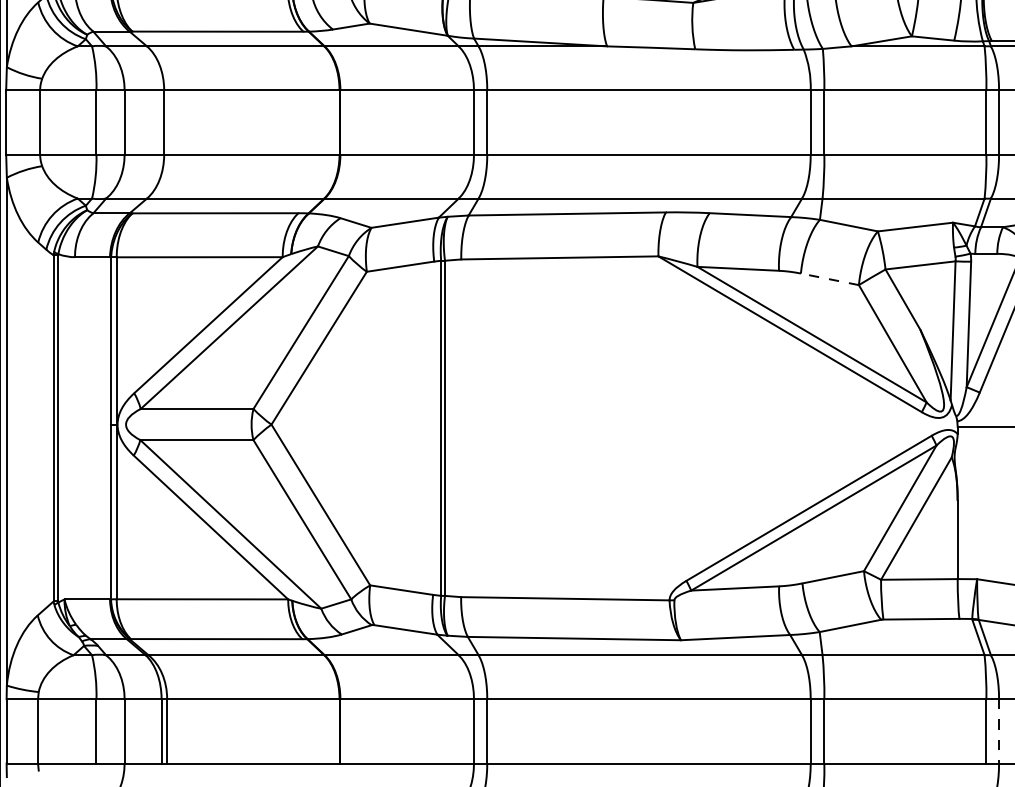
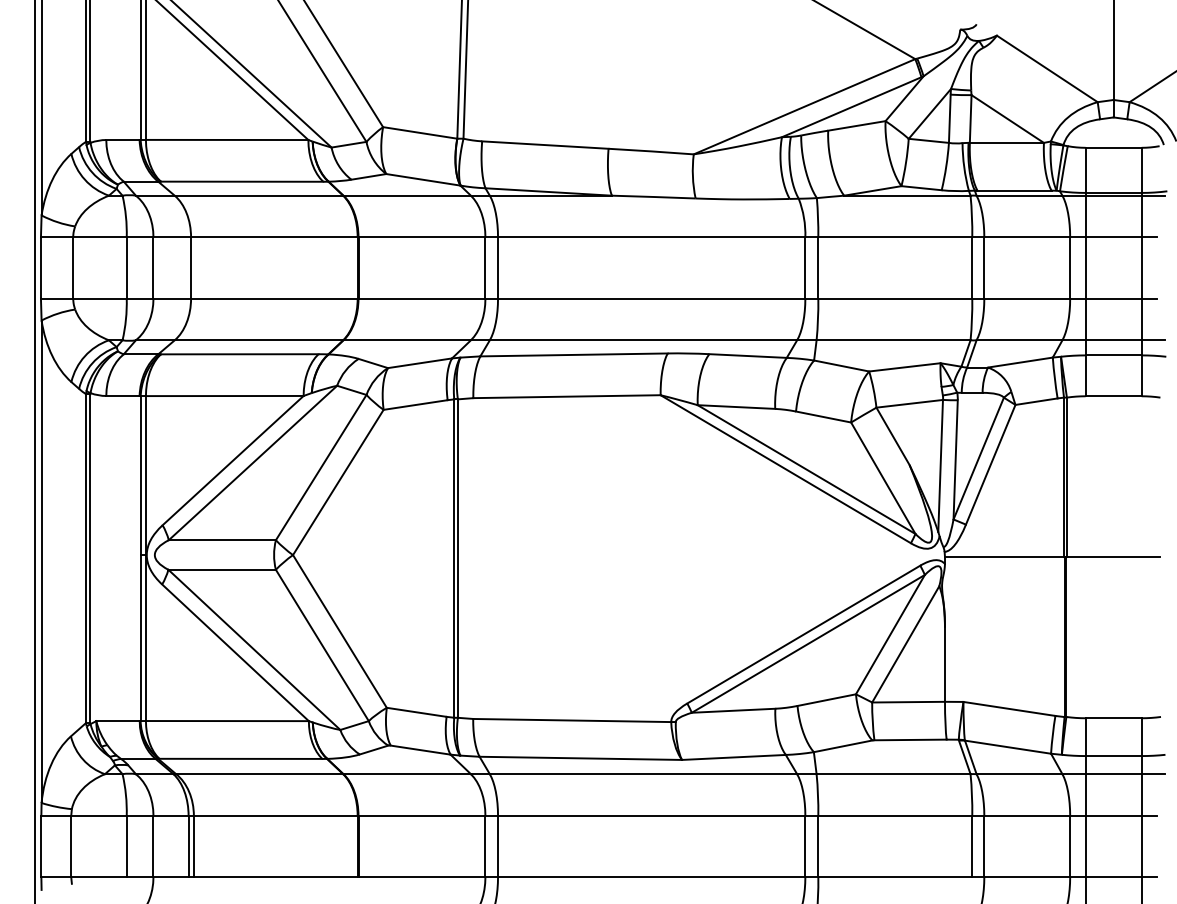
line: (829, 278) -> (823, 416), dashed -> solid
line: (999, 731) -> (984, 846), dashed -> solid

